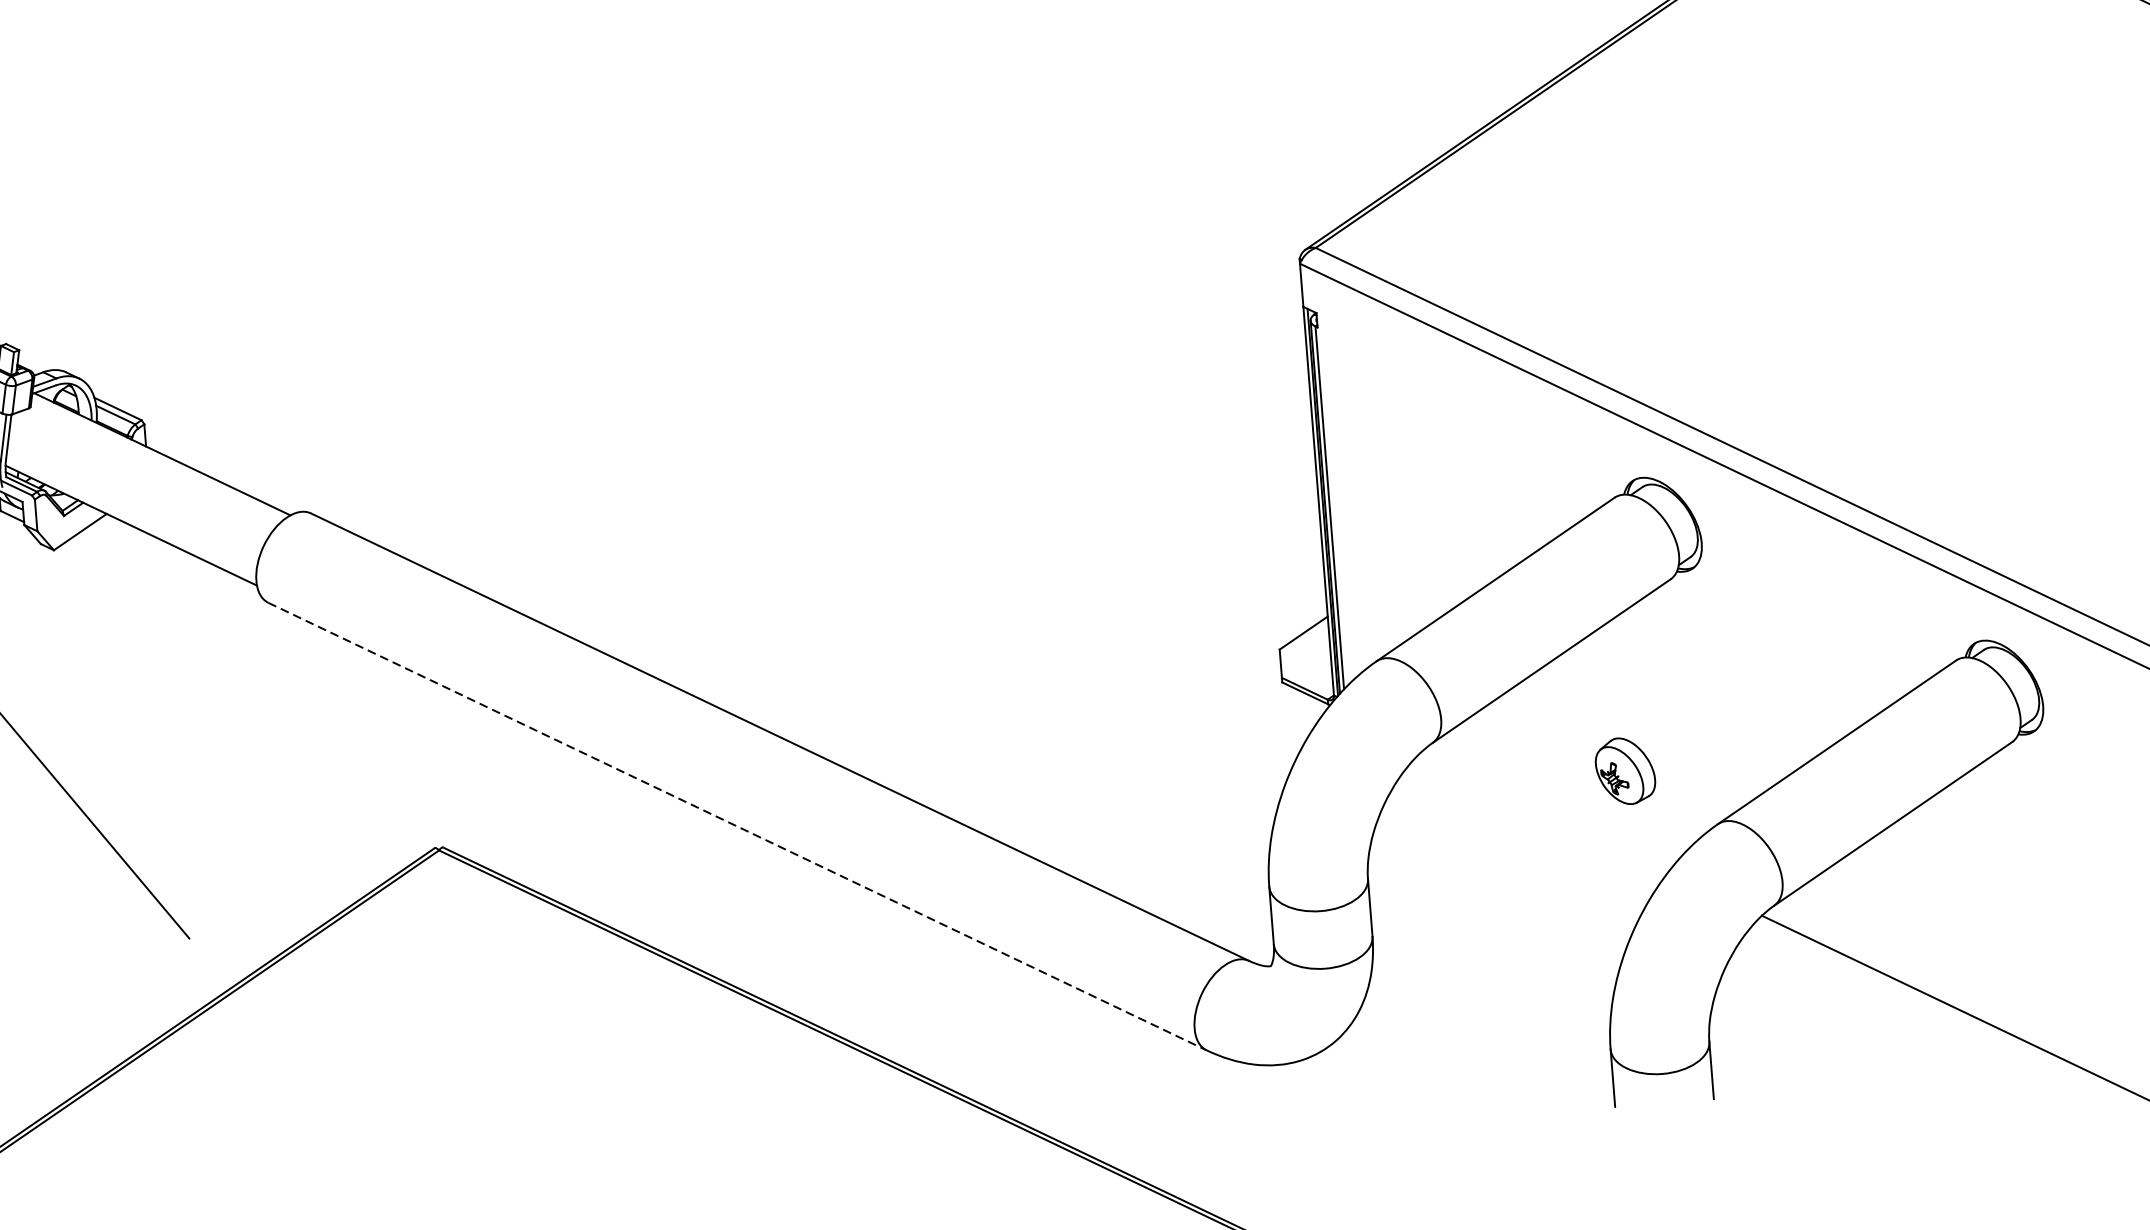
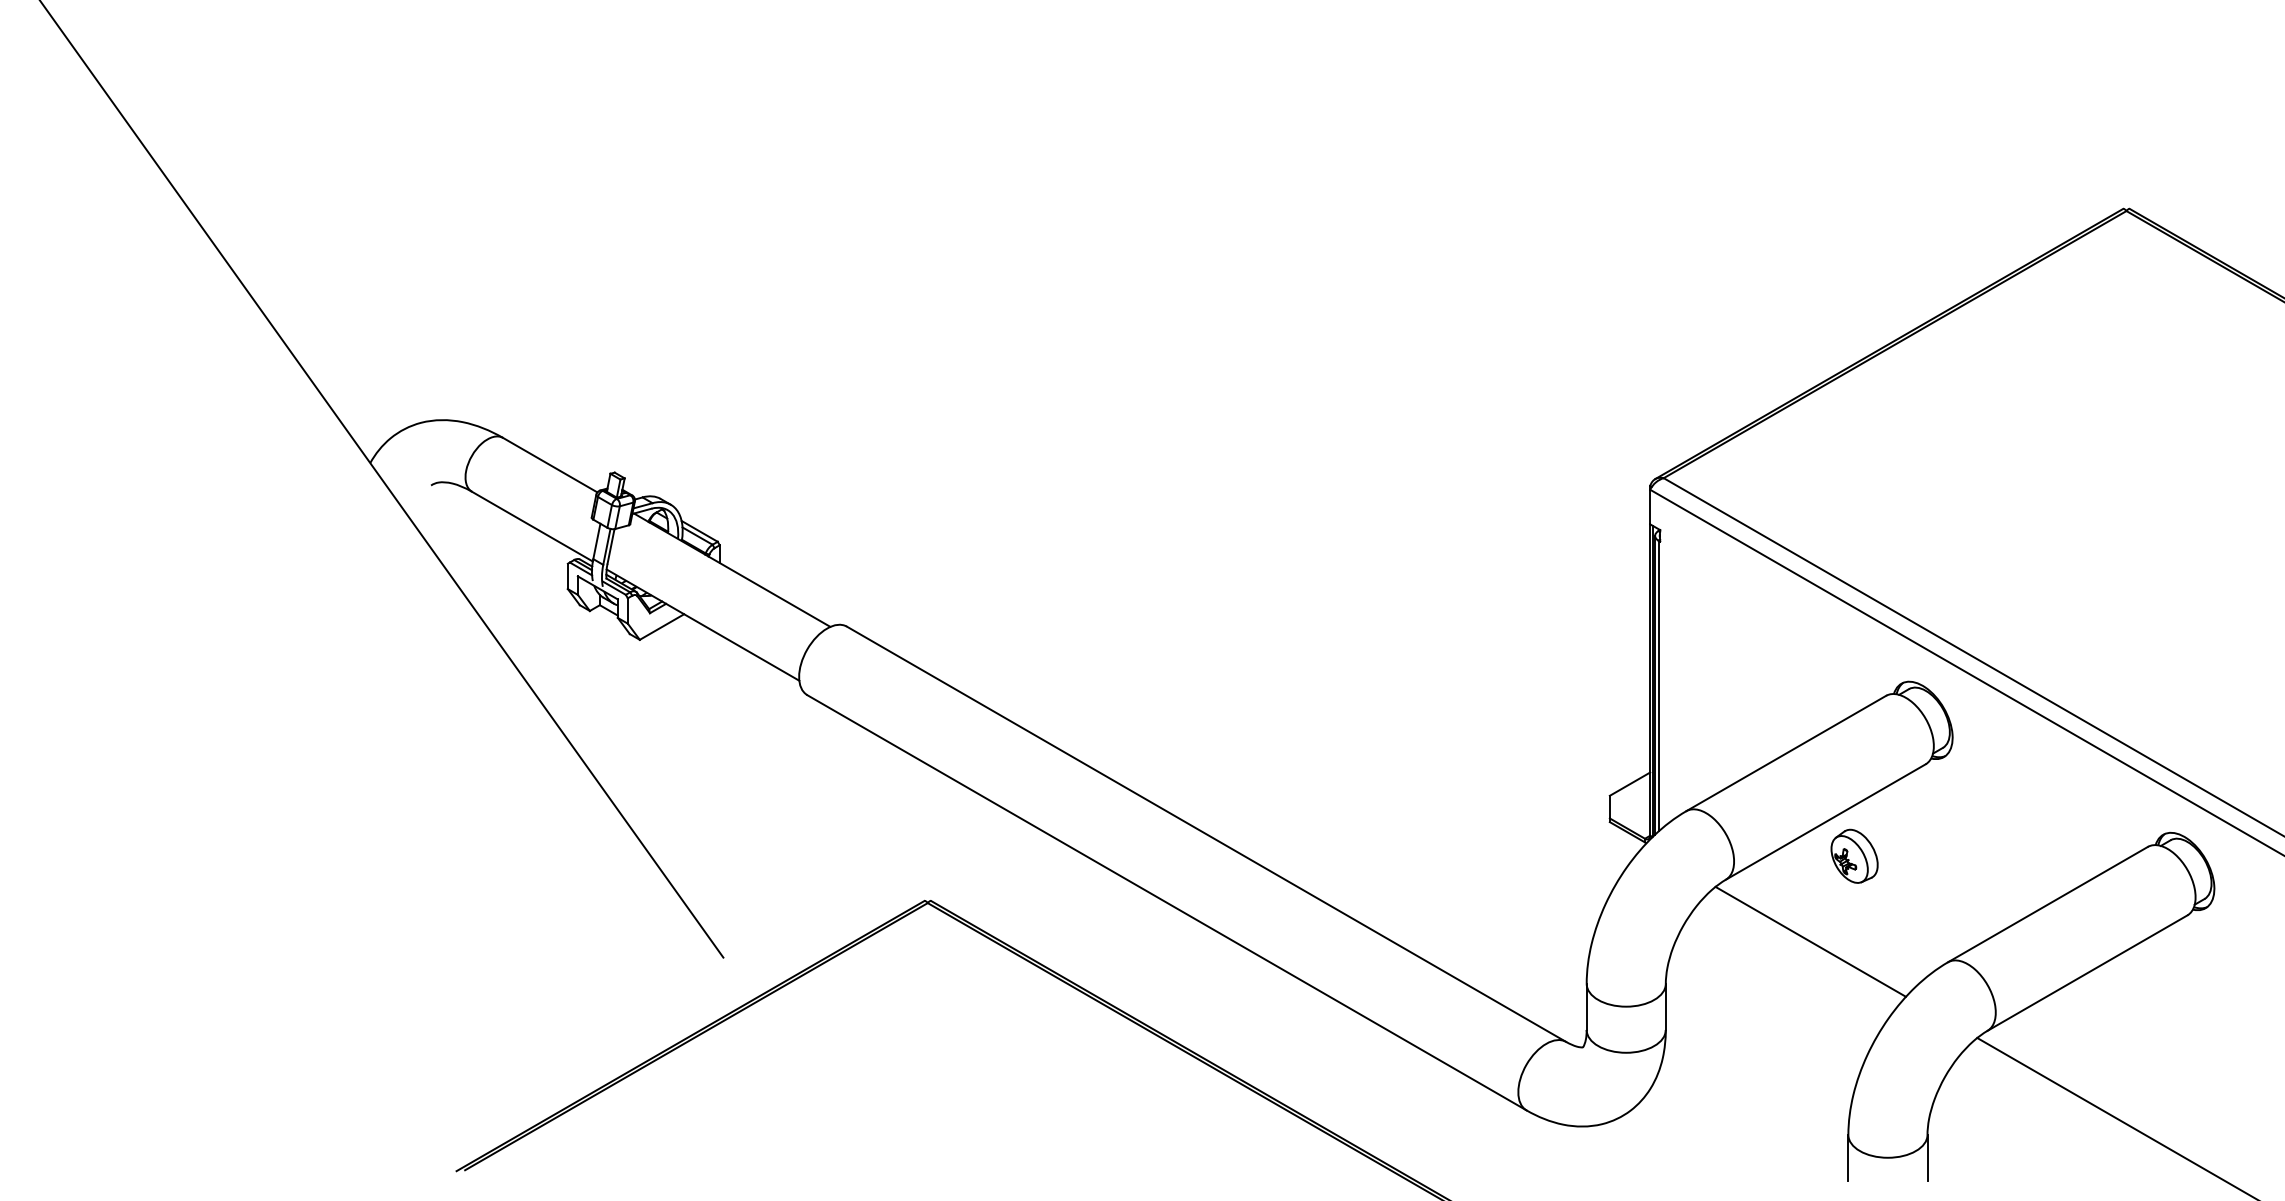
part: (1625, 770) -> (1854, 855), moved
line: (1544, 811) -> (1810, 941), added
line: (738, 827) -> (1167, 903), dashed -> solid

